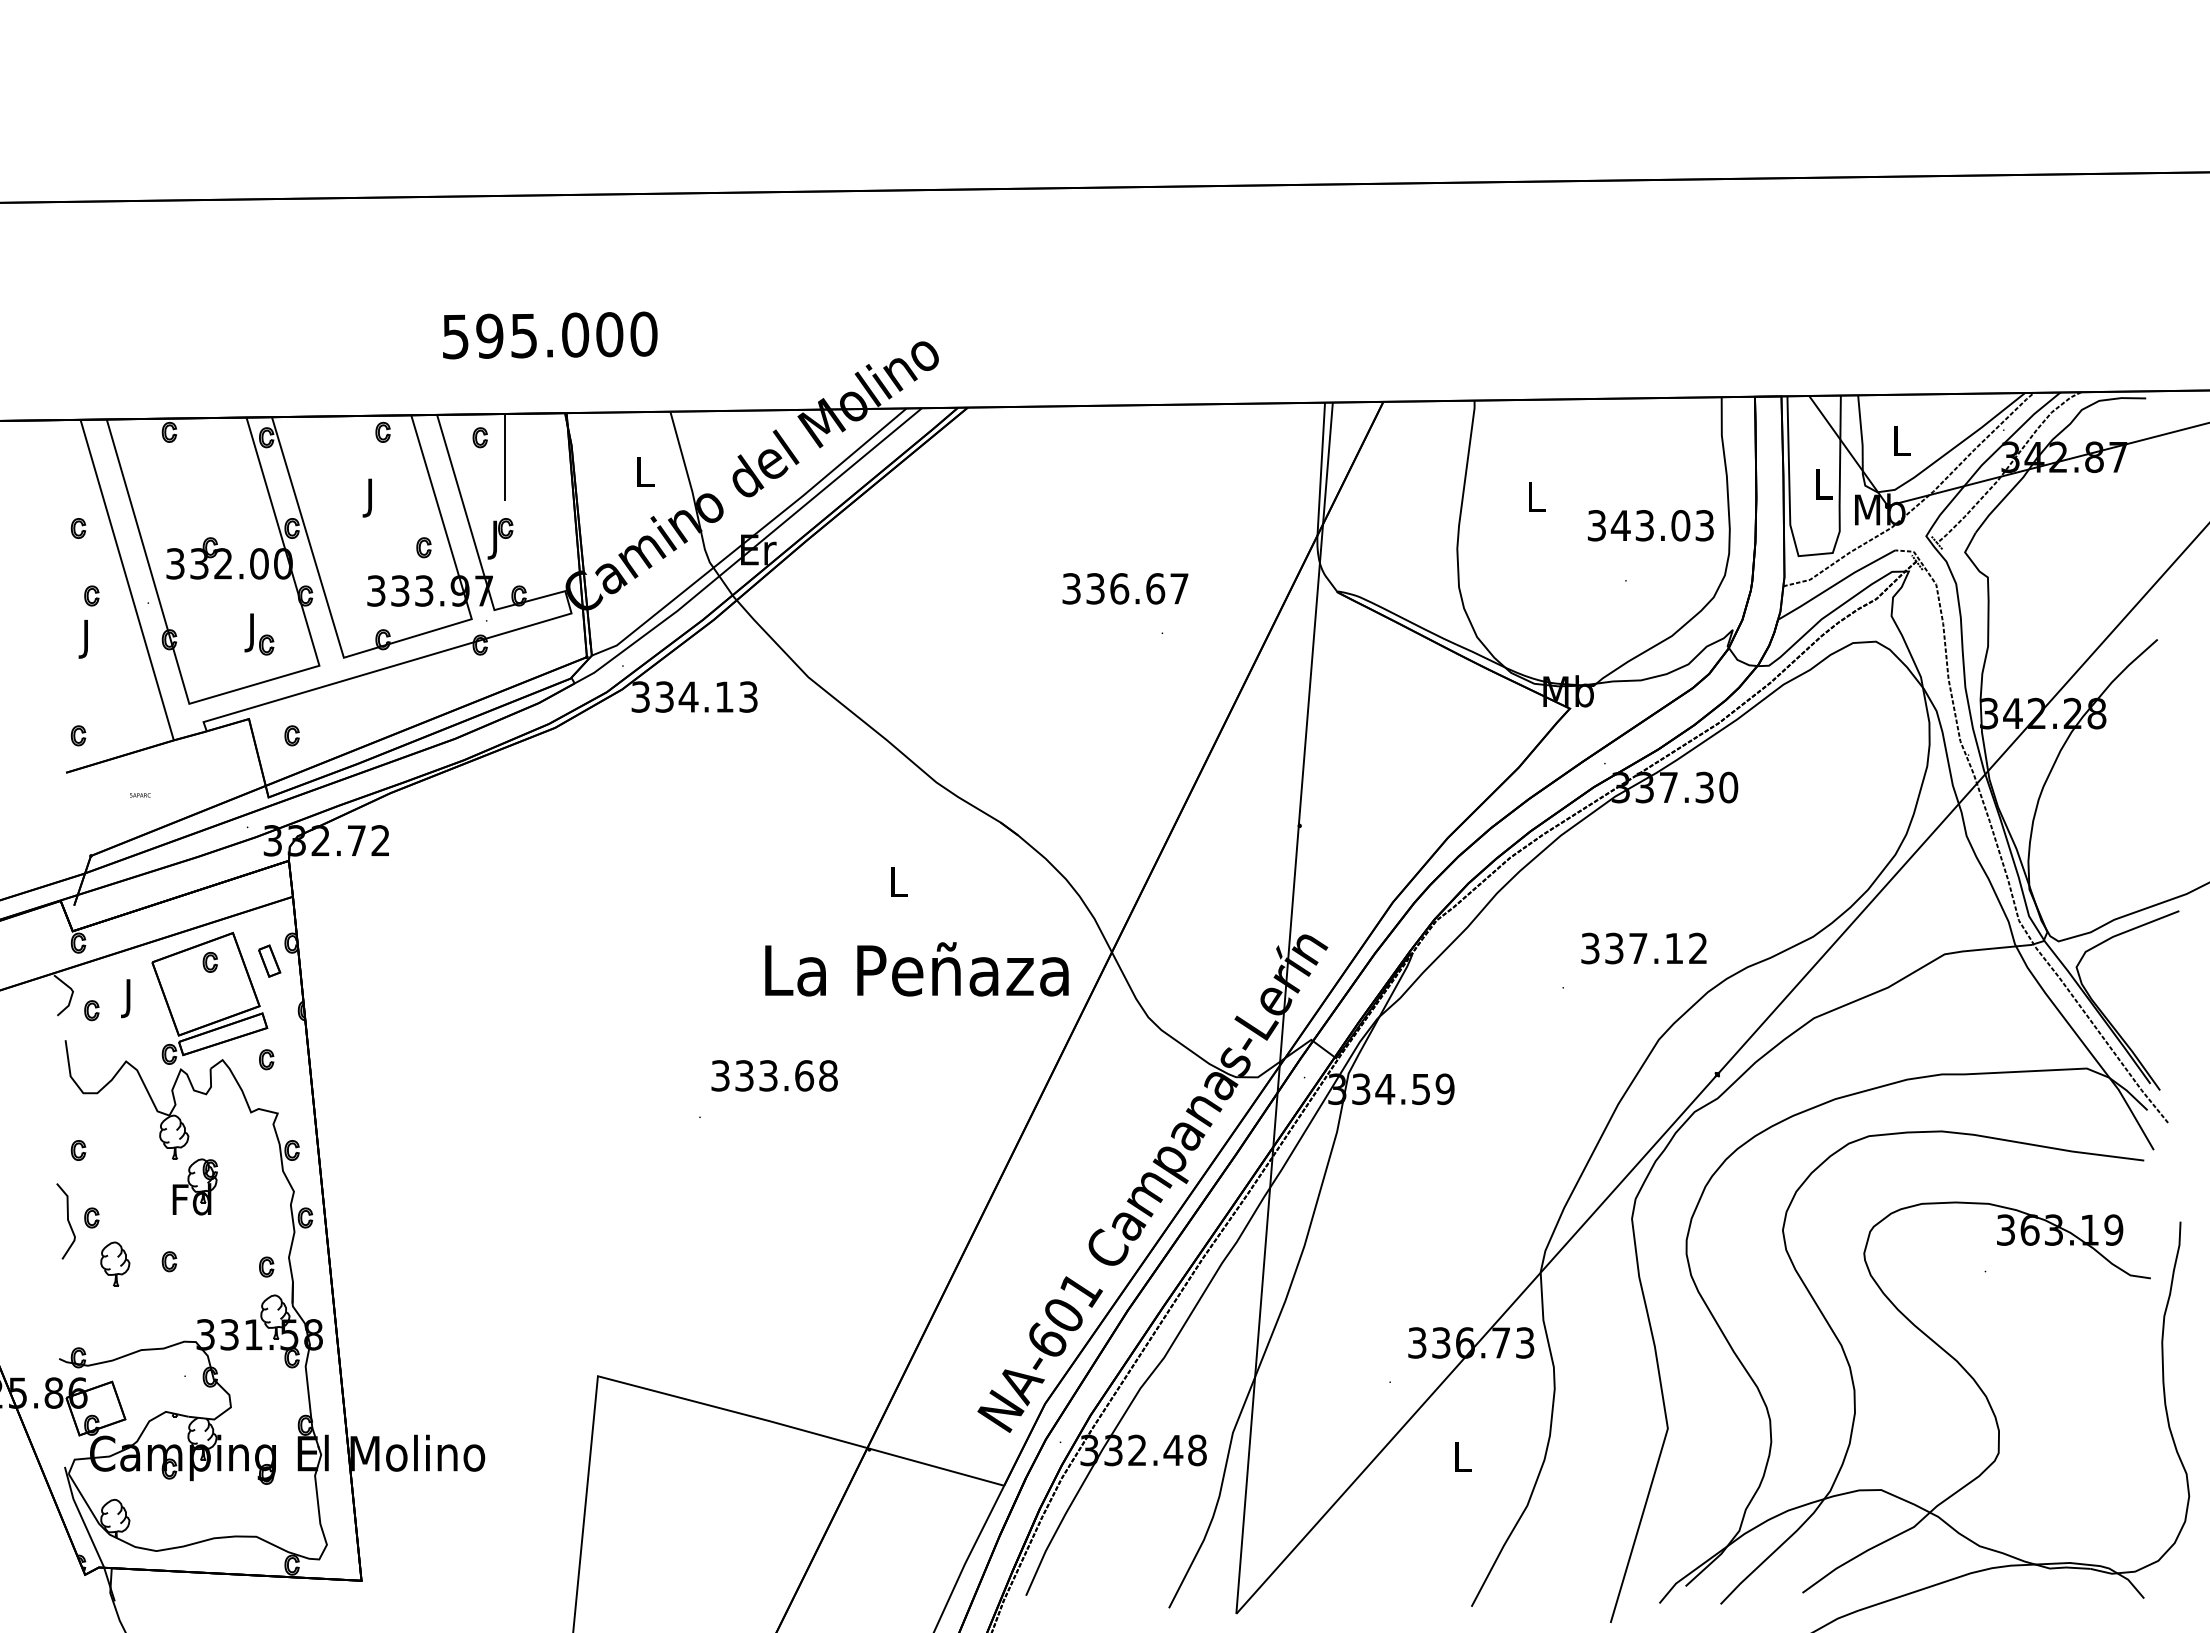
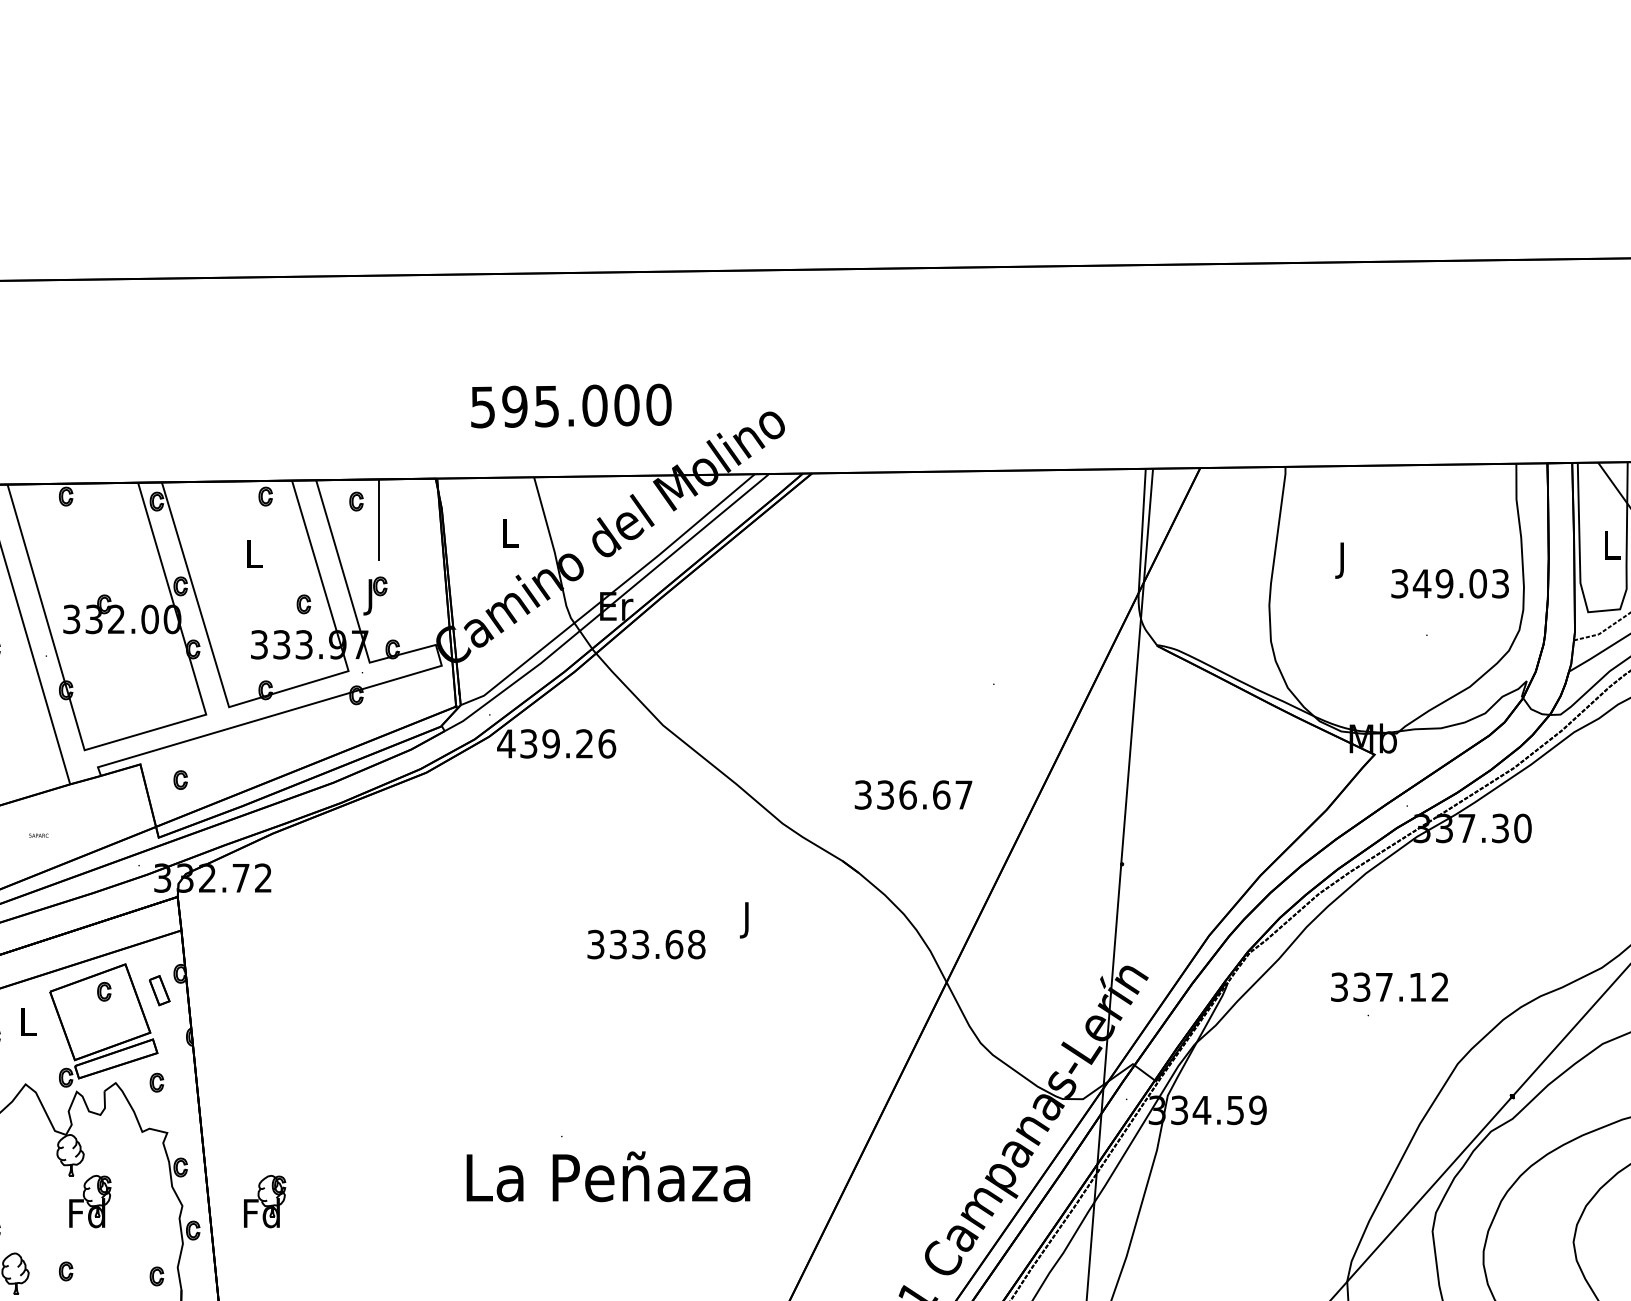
text: (550, 335) -> (571, 406), moved
text: (370, 497) -> (253, 557), J -> L
text: (1536, 500) -> (1343, 560), L -> J
text: (1644, 525) -> (1444, 583), 343.03 -> 349.03
text: (1125, 588) -> (913, 794), moved
part: (259, 634) -> (150, 685), removed
text: (694, 696) -> (556, 743), 334.13 -> 439.26
text: (898, 885) -> (747, 919), L -> J
text: (1643, 948) -> (1389, 987), moved
text: (916, 969) -> (608, 1176), moved
text: (129, 998) -> (28, 1025), J -> L
text: (774, 1075) -> (646, 944), moved
part: (381, 1186) -> (264, 1201), added

